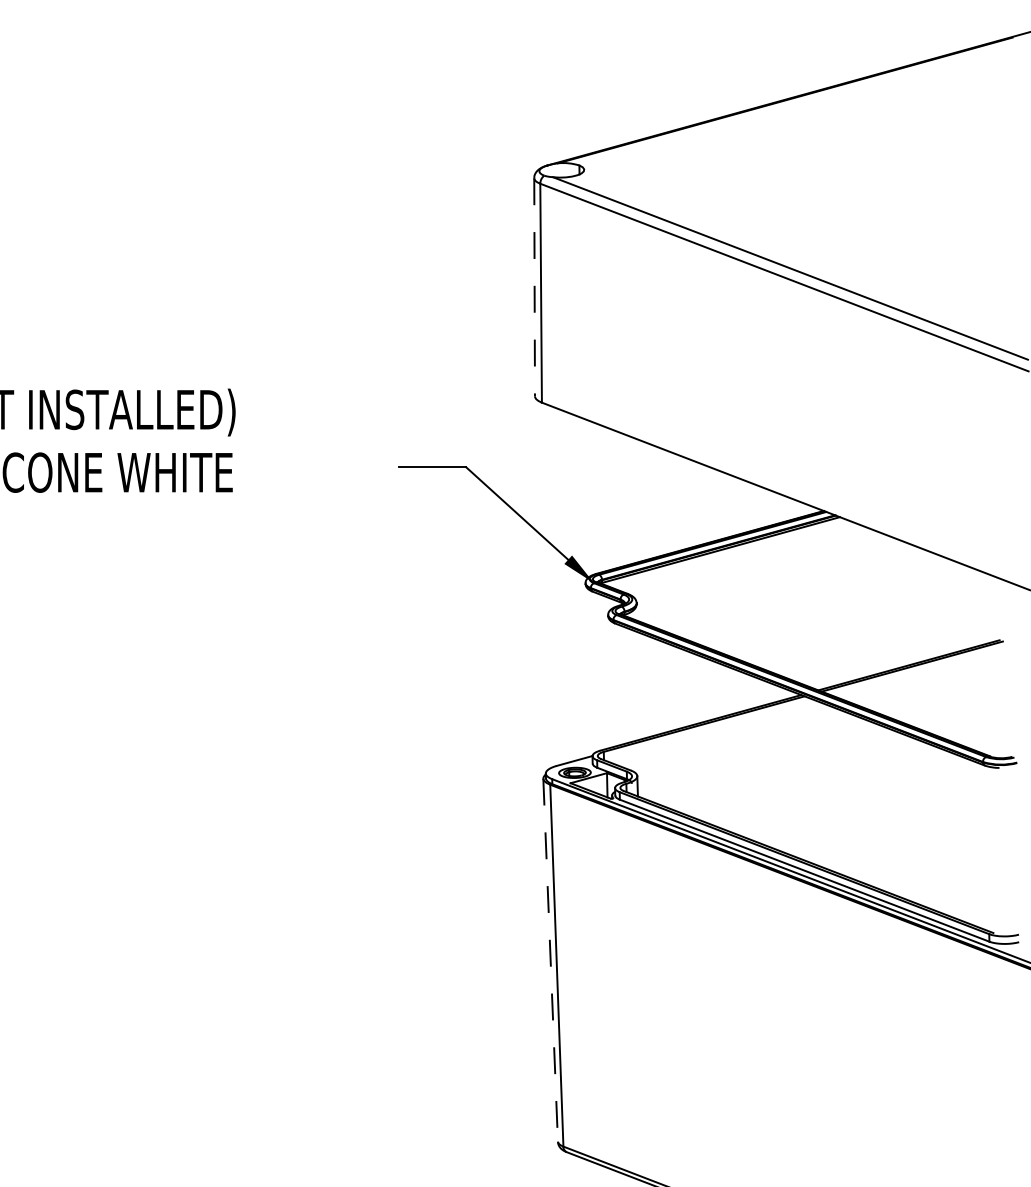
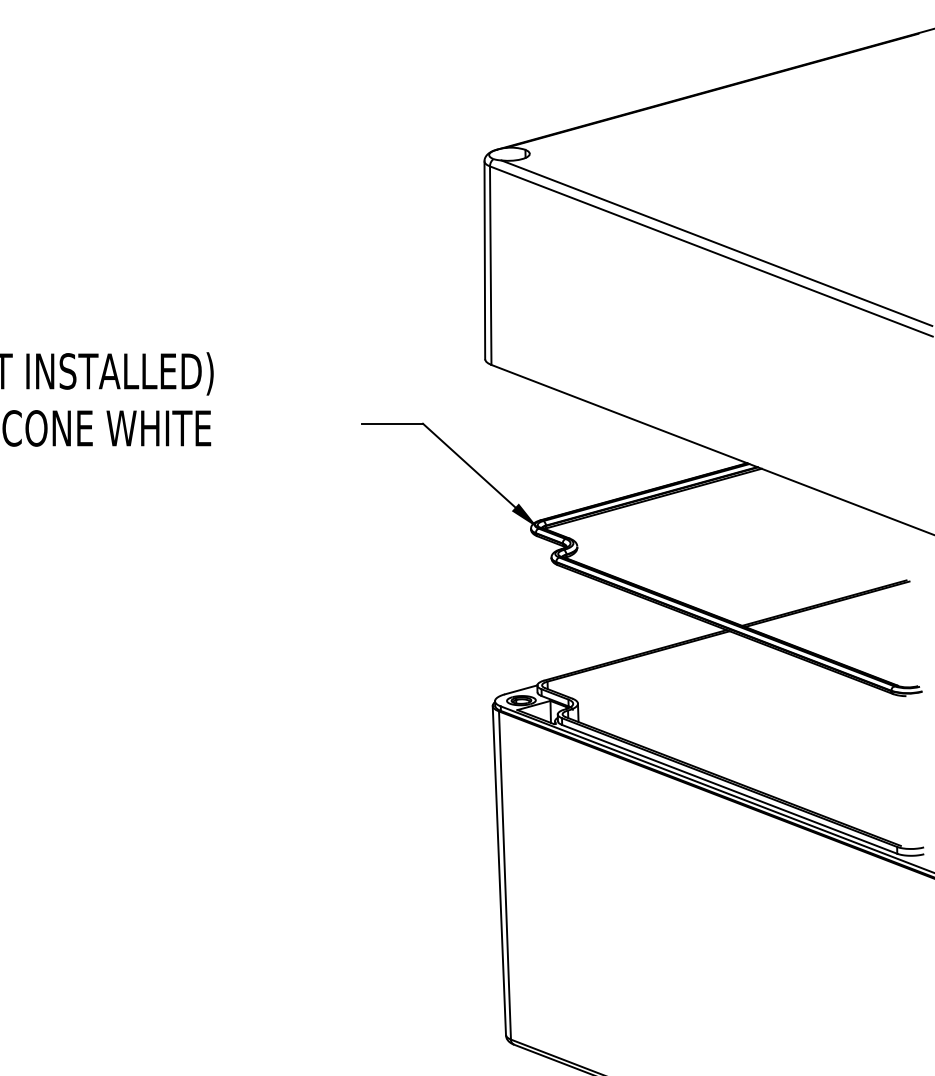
line: (534, 287) -> (484, 260), dashed -> solid
line: (550, 960) -> (499, 870), dashed -> solid

